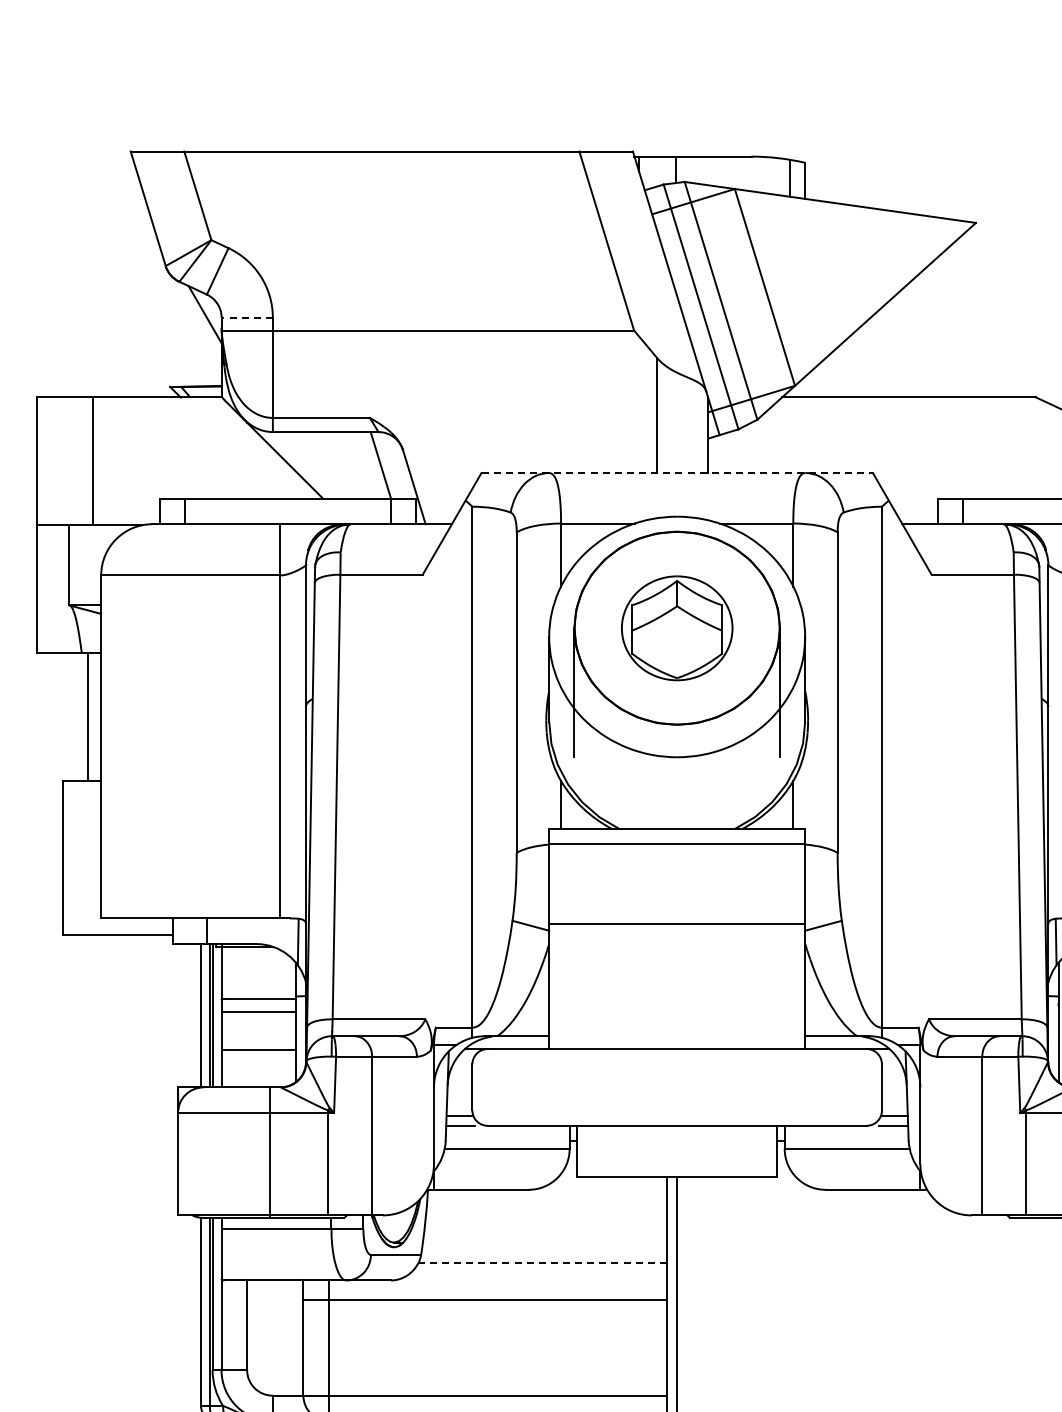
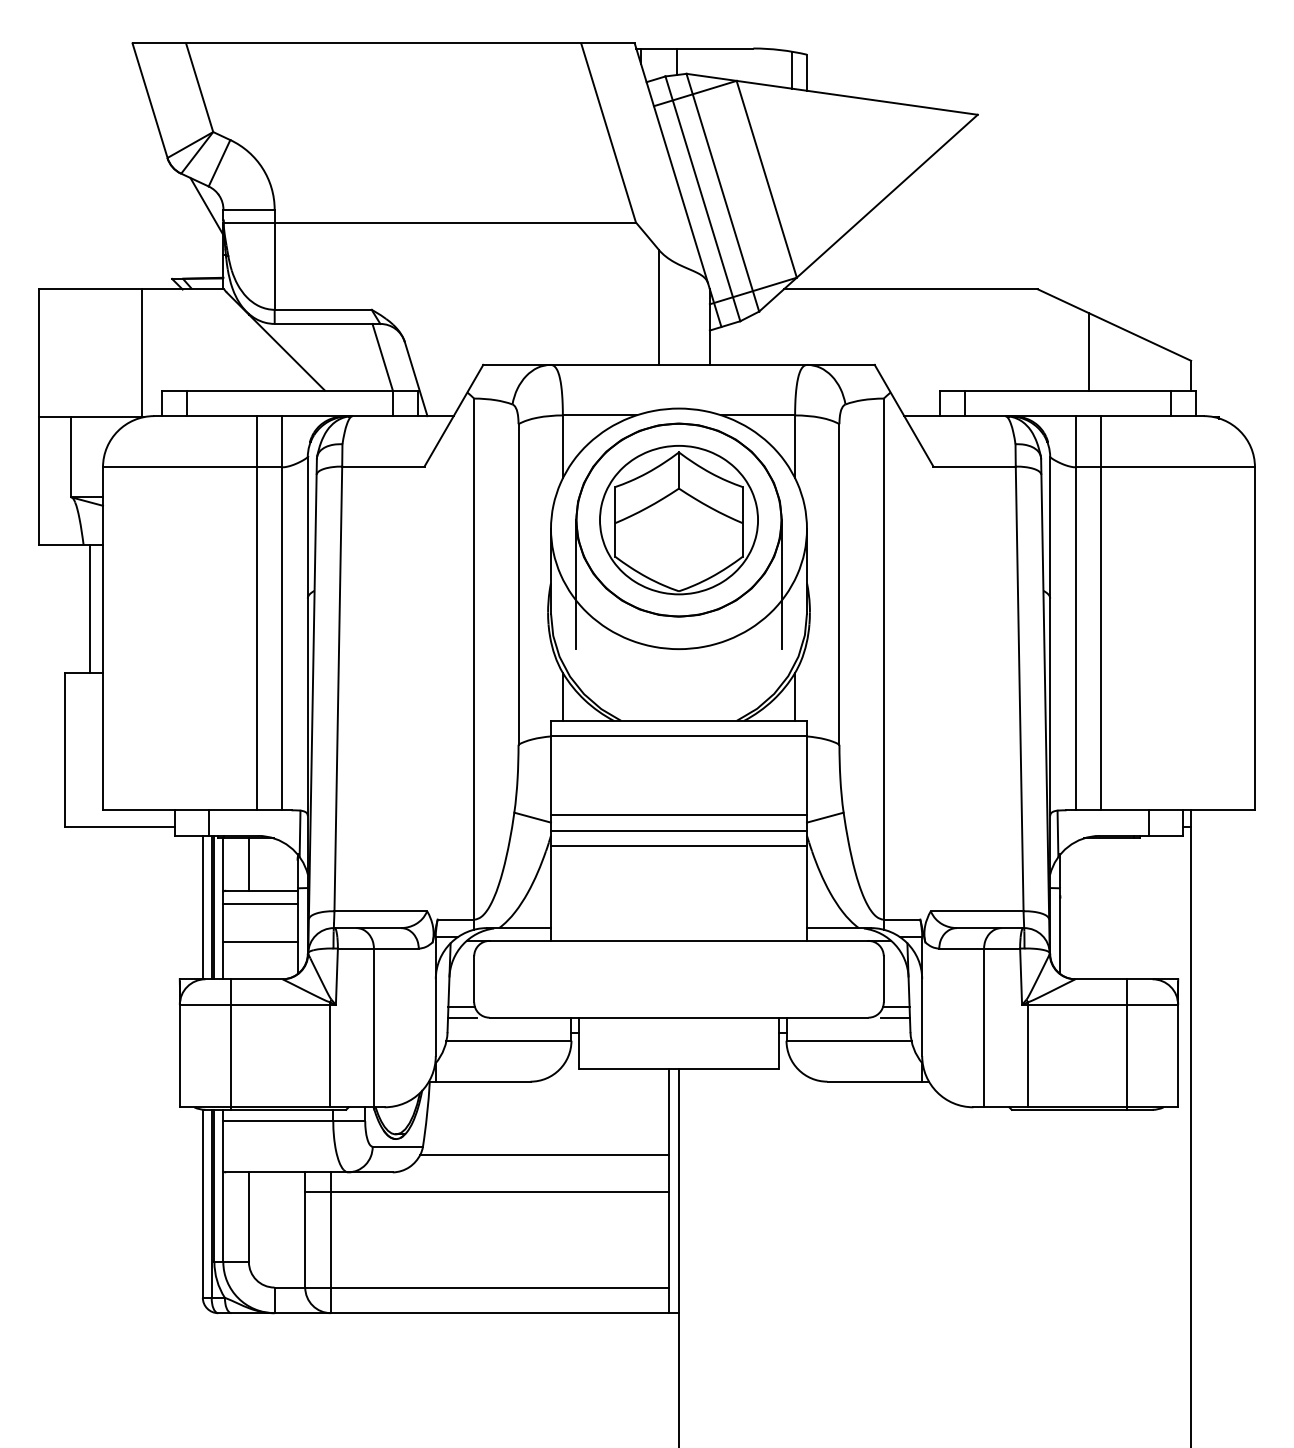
line: (247, 317) -> (249, 209), dashed -> solid
line: (92, 461) -> (141, 353), moved
line: (677, 472) -> (679, 364), dashed -> solid
part: (676, 628) -> (678, 520), size x1.43
line: (254, 721) -> (256, 613), added
line: (676, 938) -> (678, 830), added
line: (676, 954) -> (678, 846), added
line: (246, 972) -> (248, 864), added
line: (270, 1152) -> (231, 1044), moved
line: (542, 1262) -> (544, 1154), dashed -> solid

